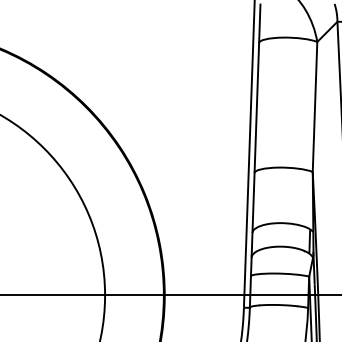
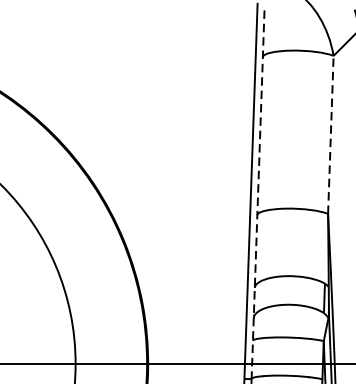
line: (315, 106) -> (331, 134), solid -> dashed
line: (255, 156) -> (258, 195), solid -> dashed

